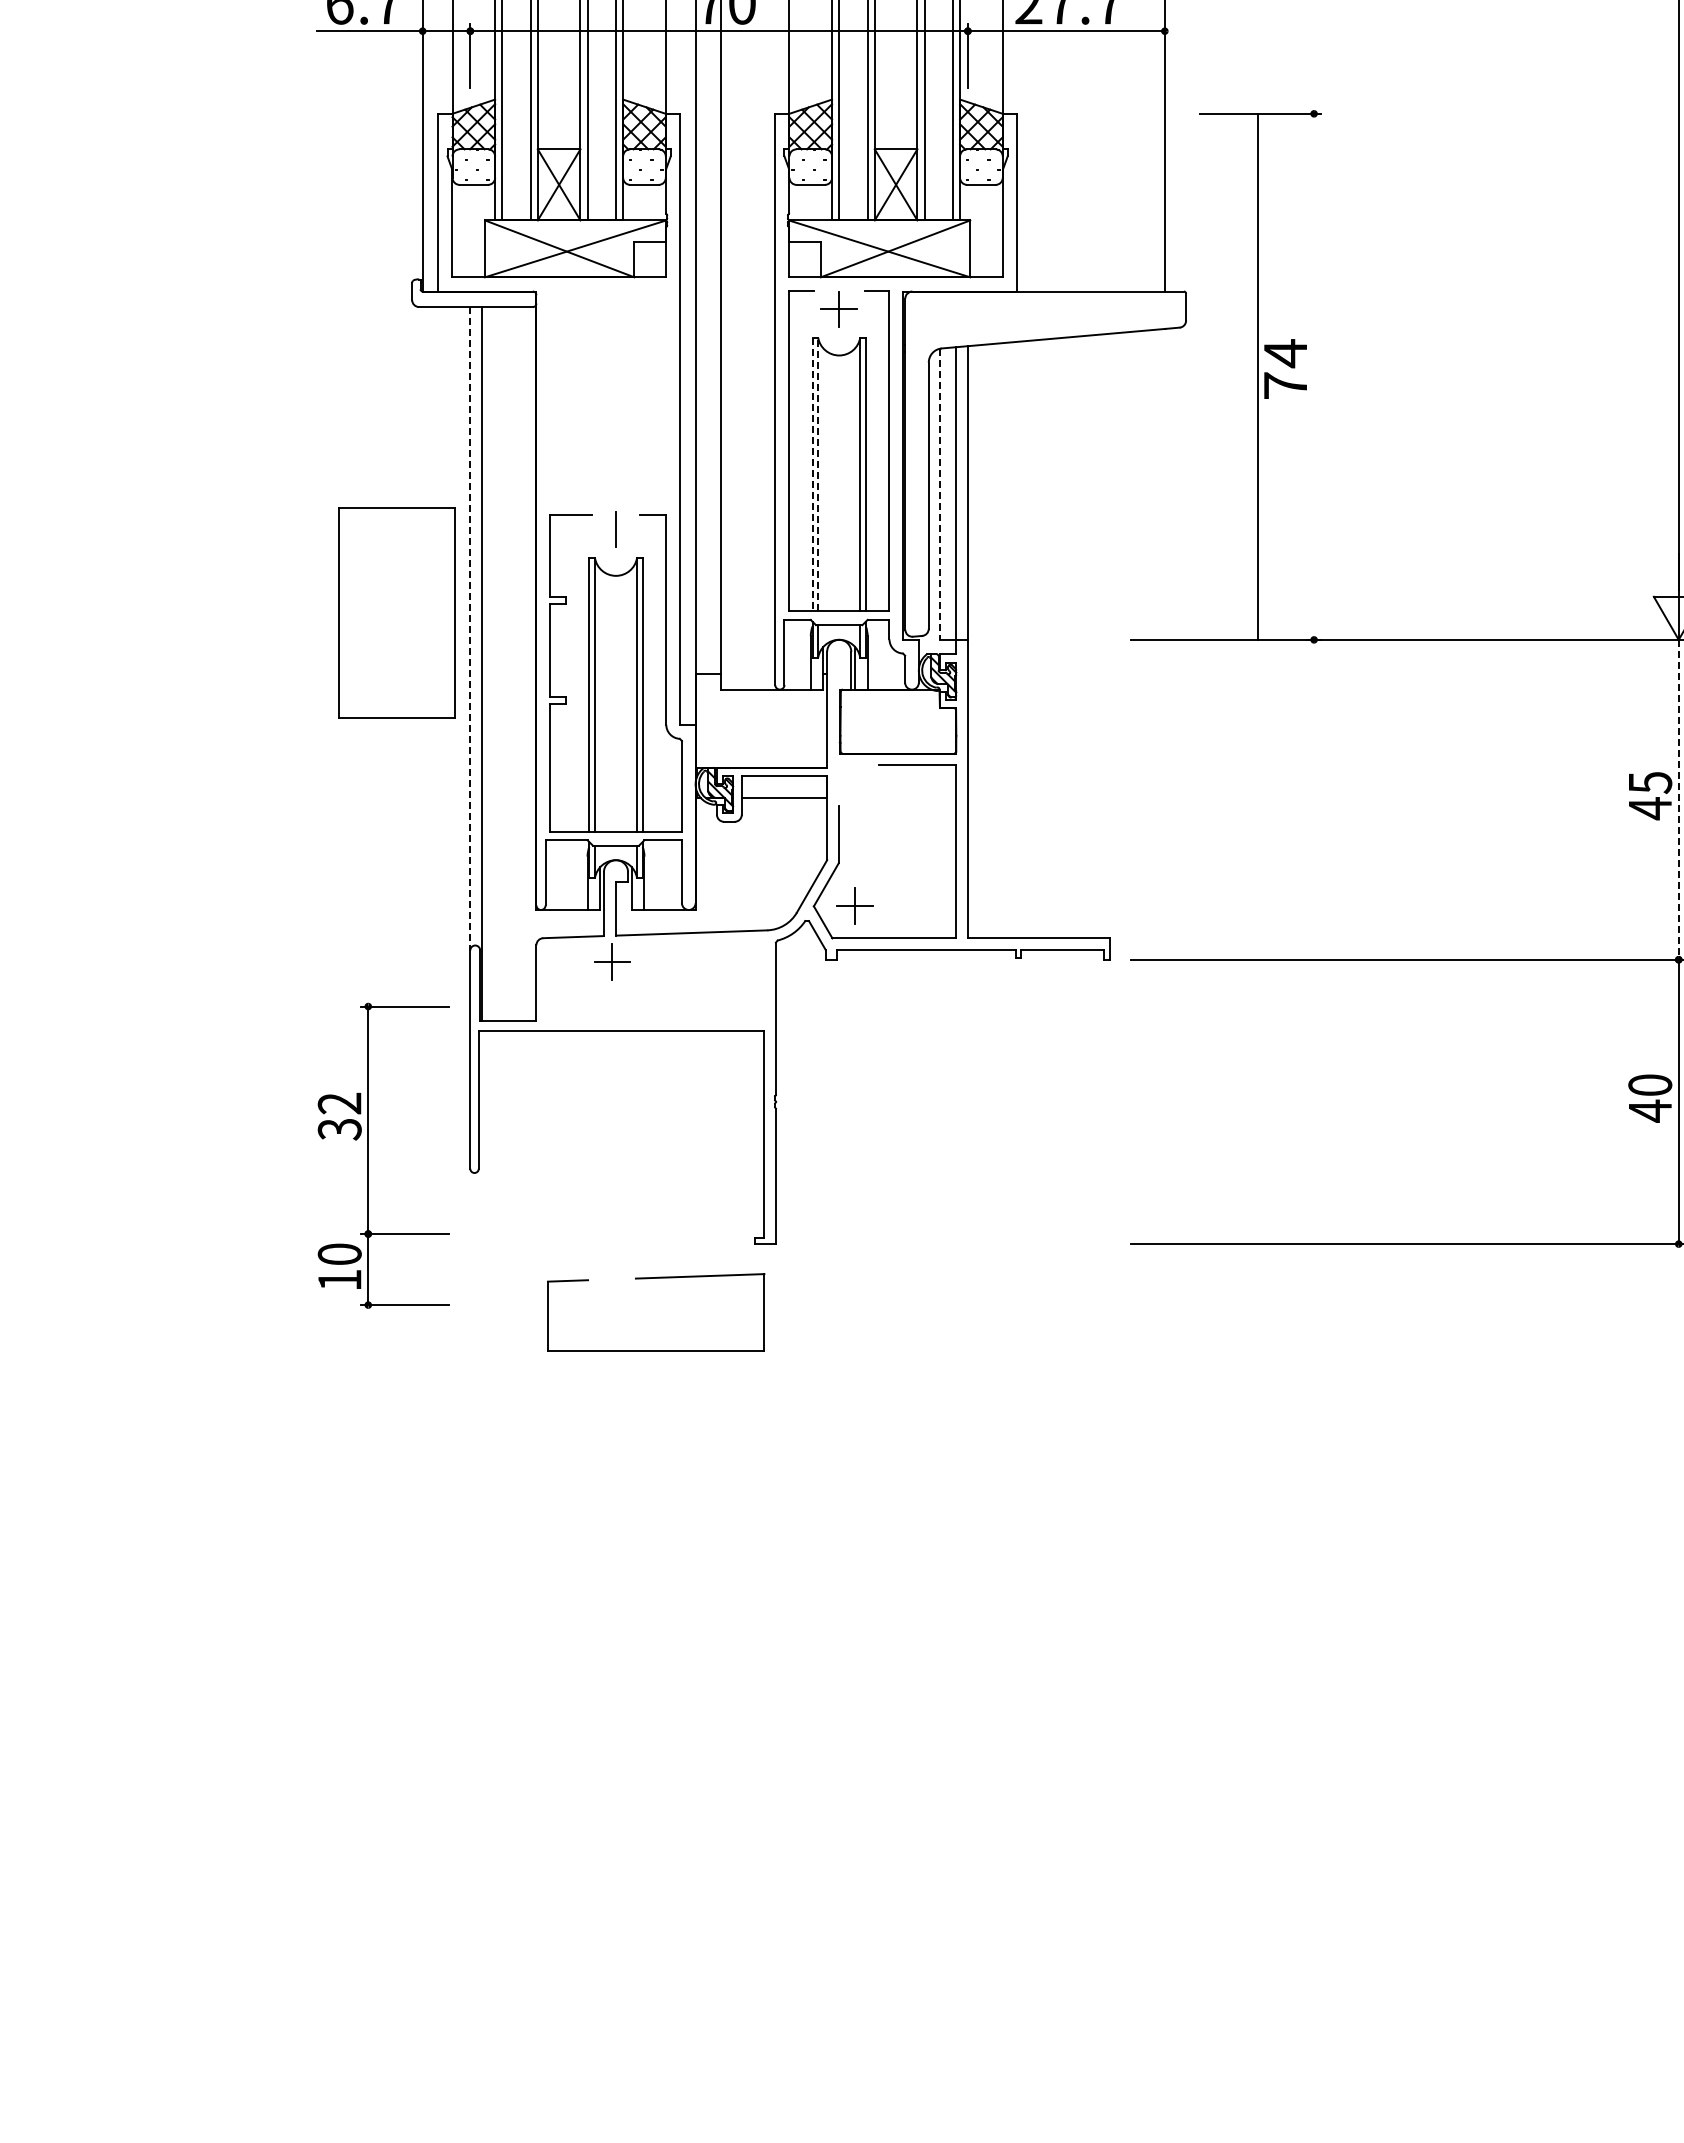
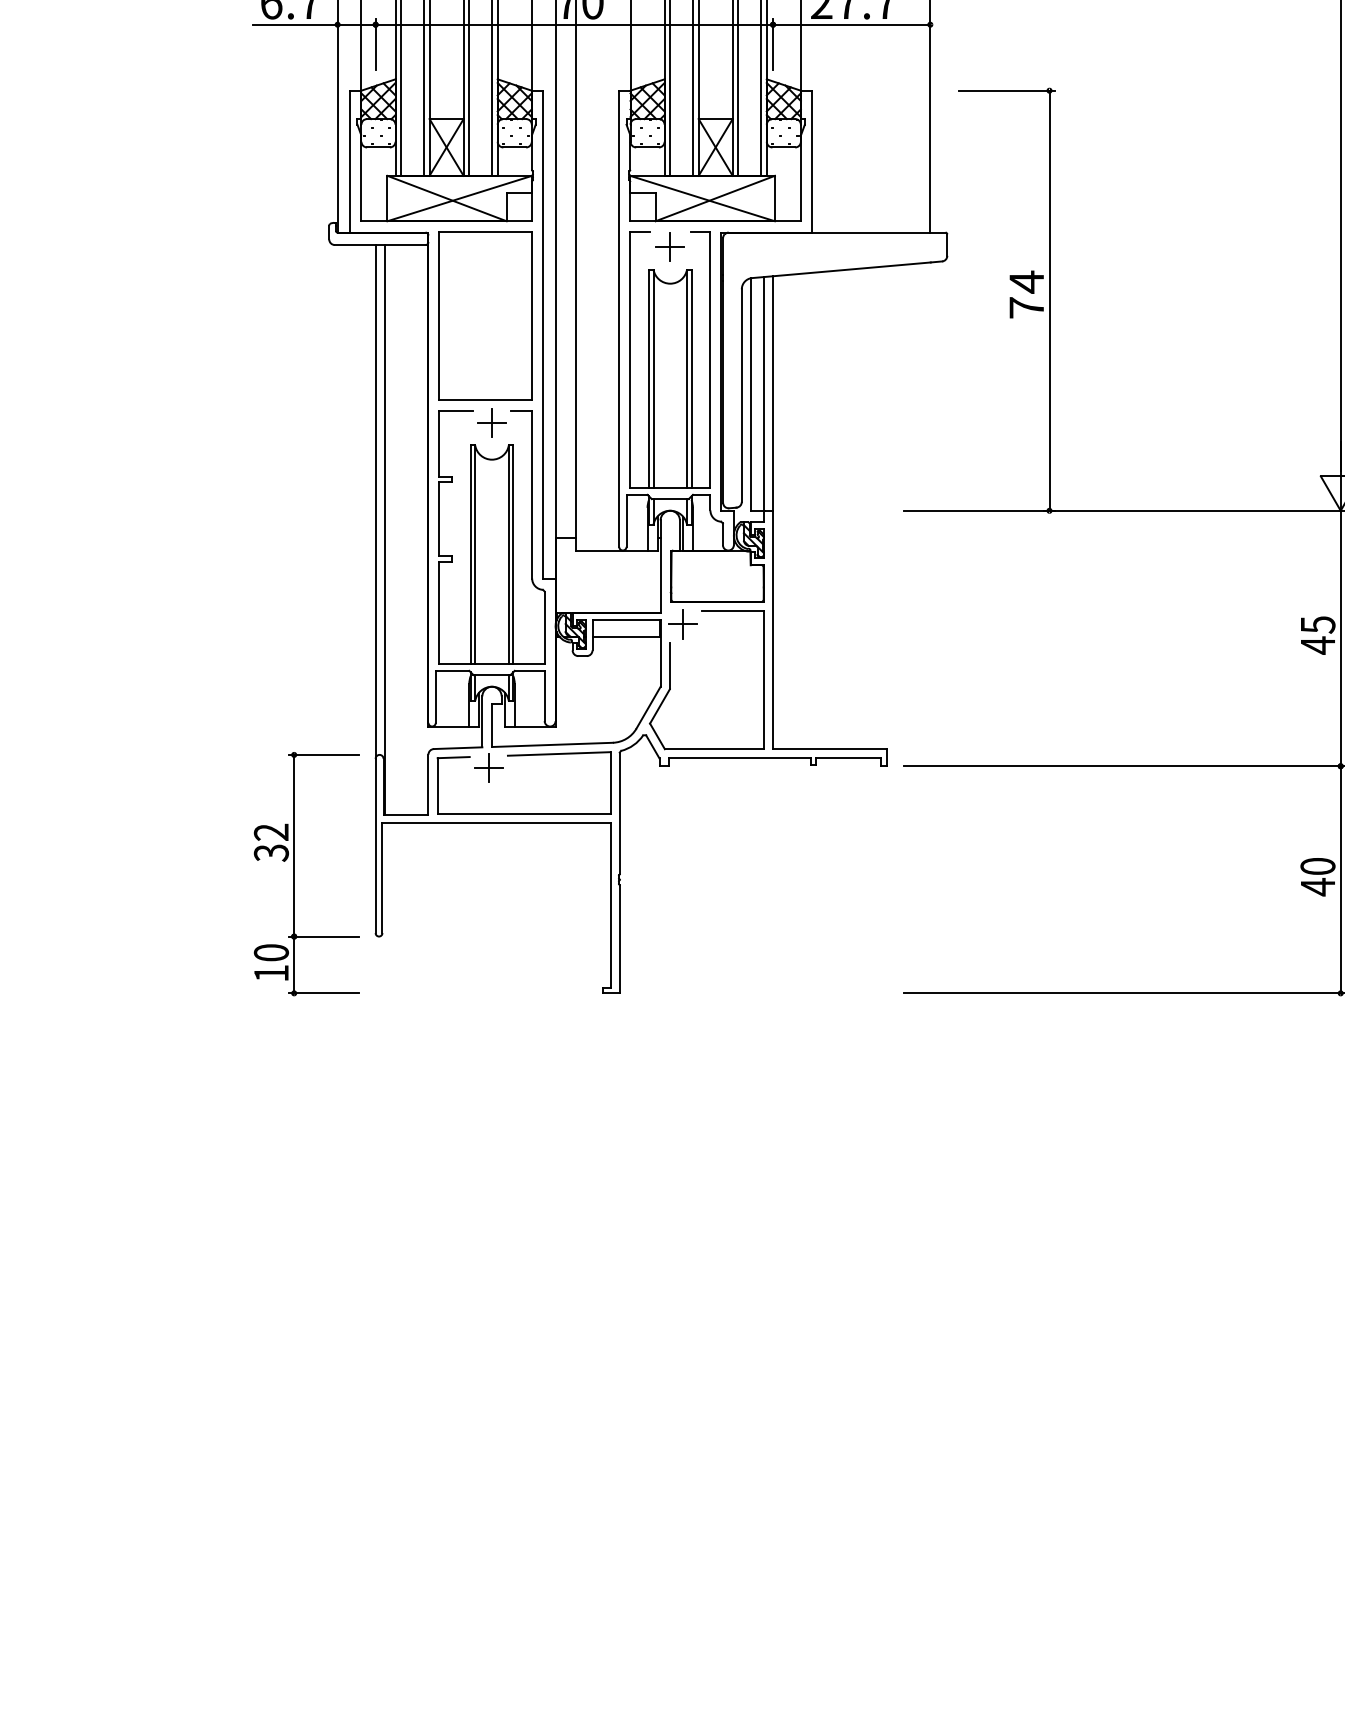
line: (1258, 376) -> (1049, 300), moved
line: (812, 474) -> (648, 378), dashed -> solid
line: (818, 474) -> (653, 378), dashed -> solid
line: (940, 494) -> (751, 394), dashed -> solid
line: (615, 529) -> (491, 422), added
part: (396, 612) -> (485, 315), moved
line: (470, 628) -> (375, 501), dashed -> solid
line: (1678, 799) -> (1340, 638), dashed -> solid
part: (854, 905) -> (682, 623), moved
part: (368, 1155) -> (294, 873), moved
part: (656, 1278) -> (524, 755), moved

